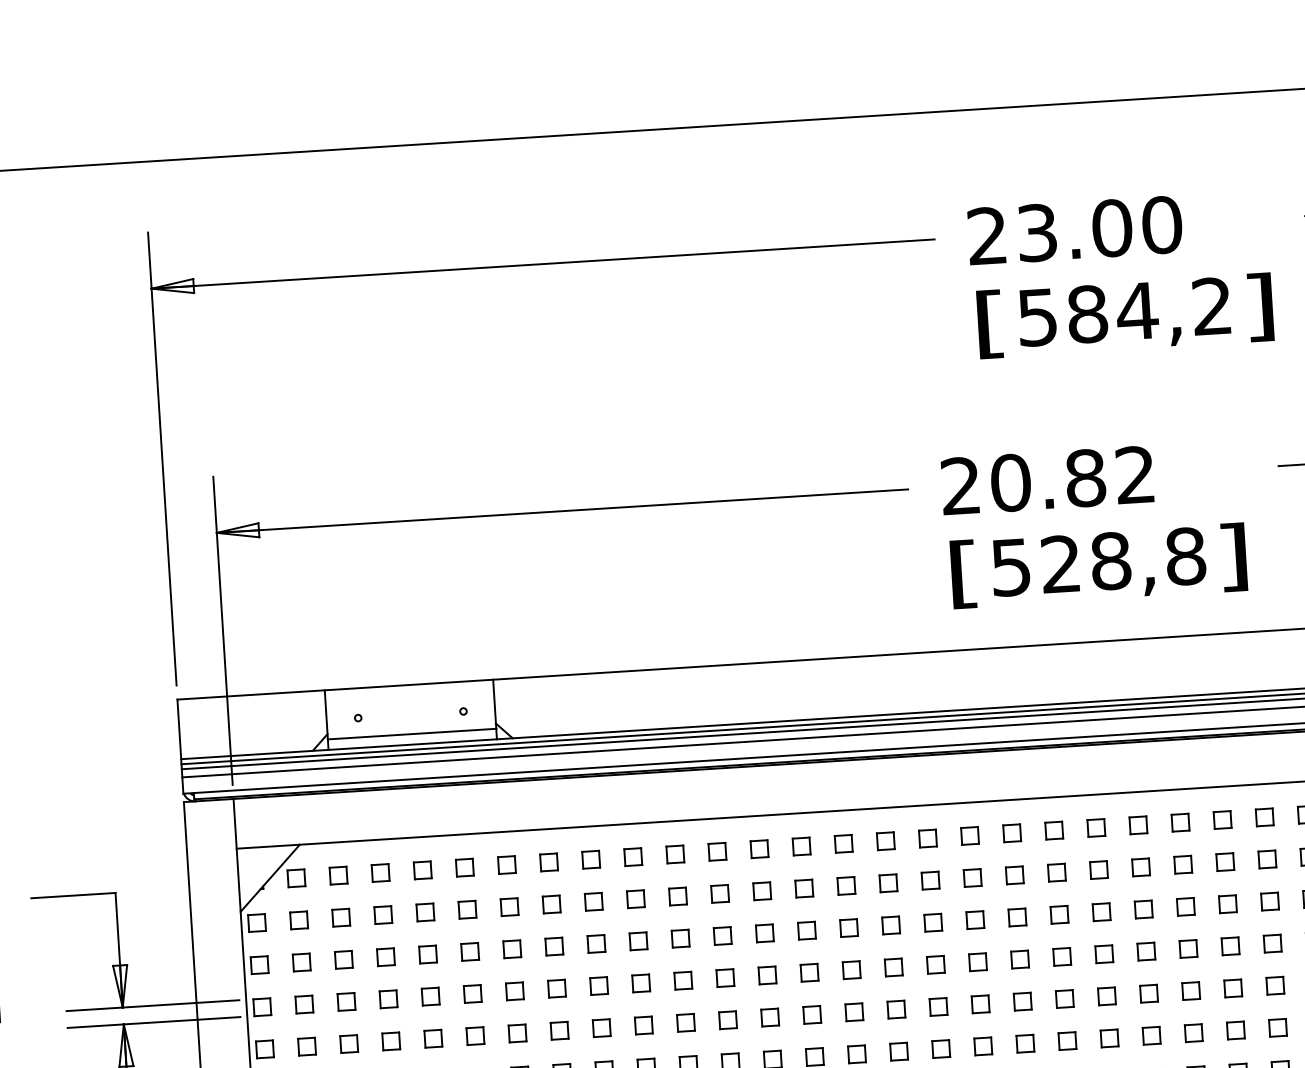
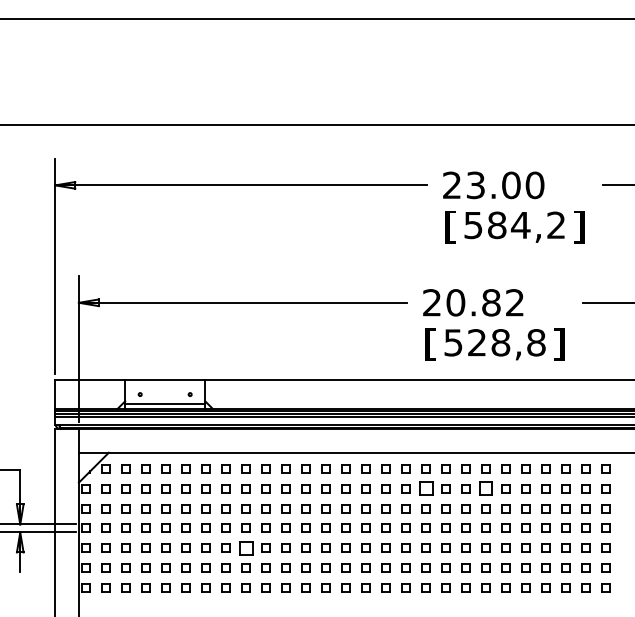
part: (1097, 870) -> (485, 488), size x1.6
part: (971, 878) -> (425, 488), size x1.6
part: (600, 1026) -> (245, 547), size x1.6

